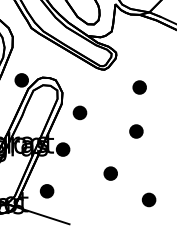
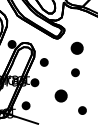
part: (140, 87) -> (77, 48), size x1.6
part: (111, 172) -> (61, 95), size x1.6

